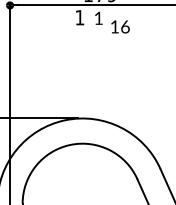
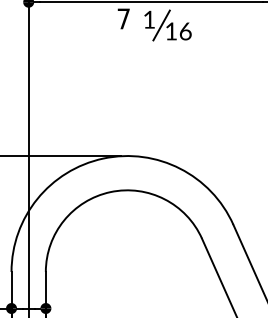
text: (79, 17) -> (123, 18), 1 -> 7
line: (107, 22) -> (161, 25), added

